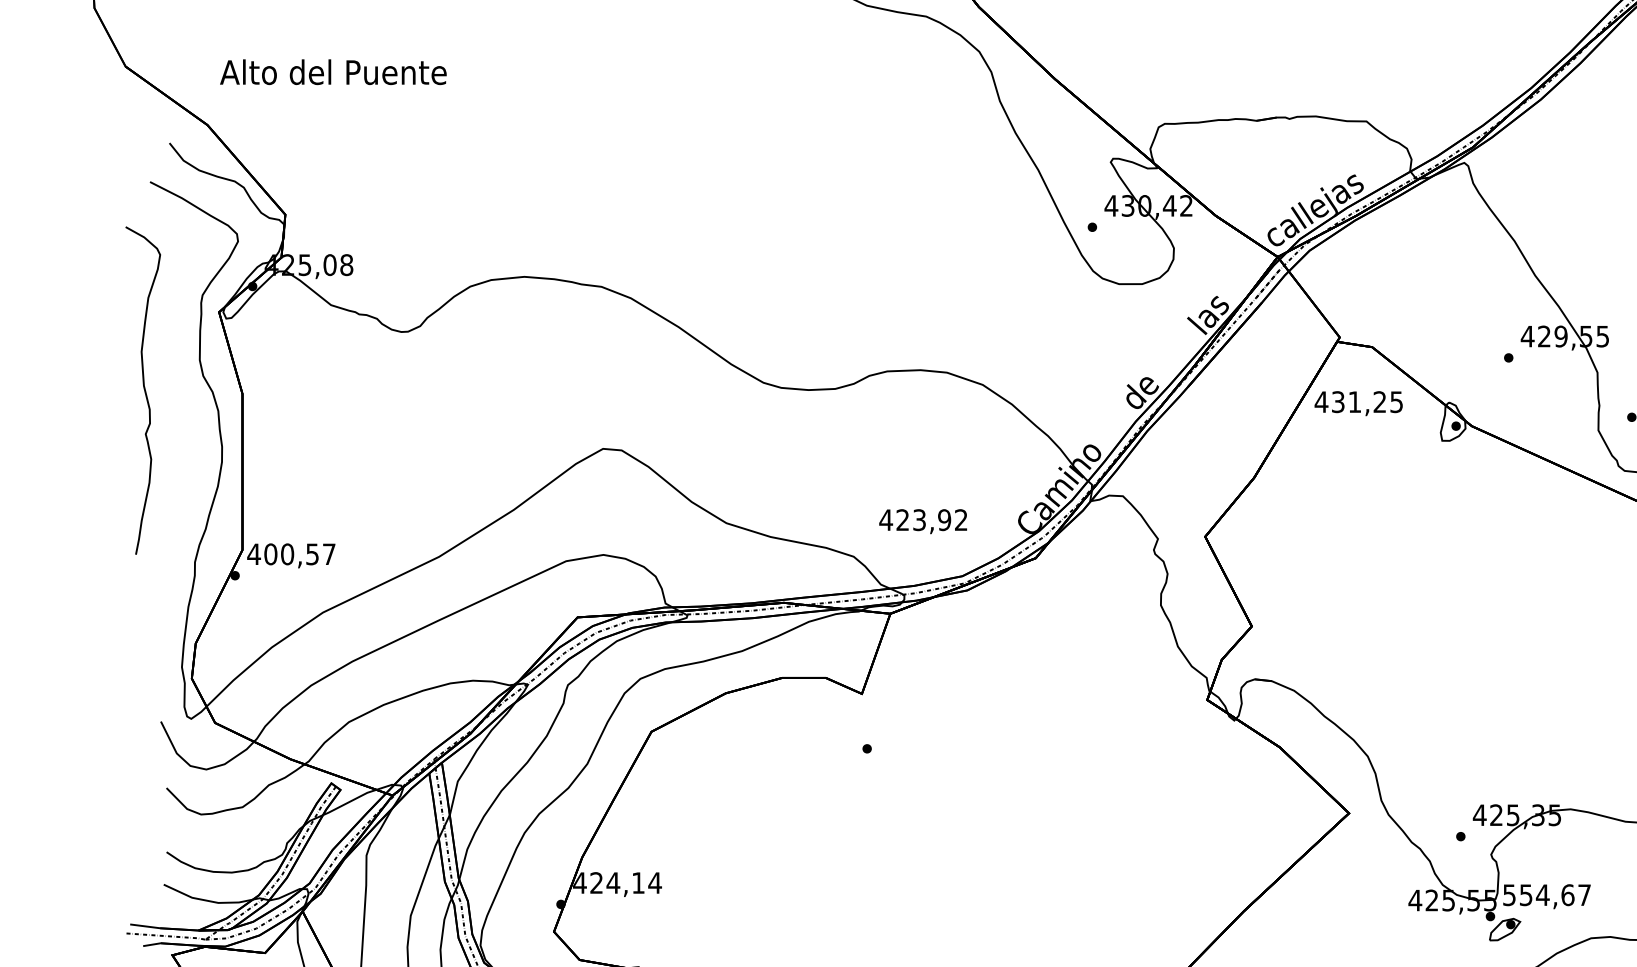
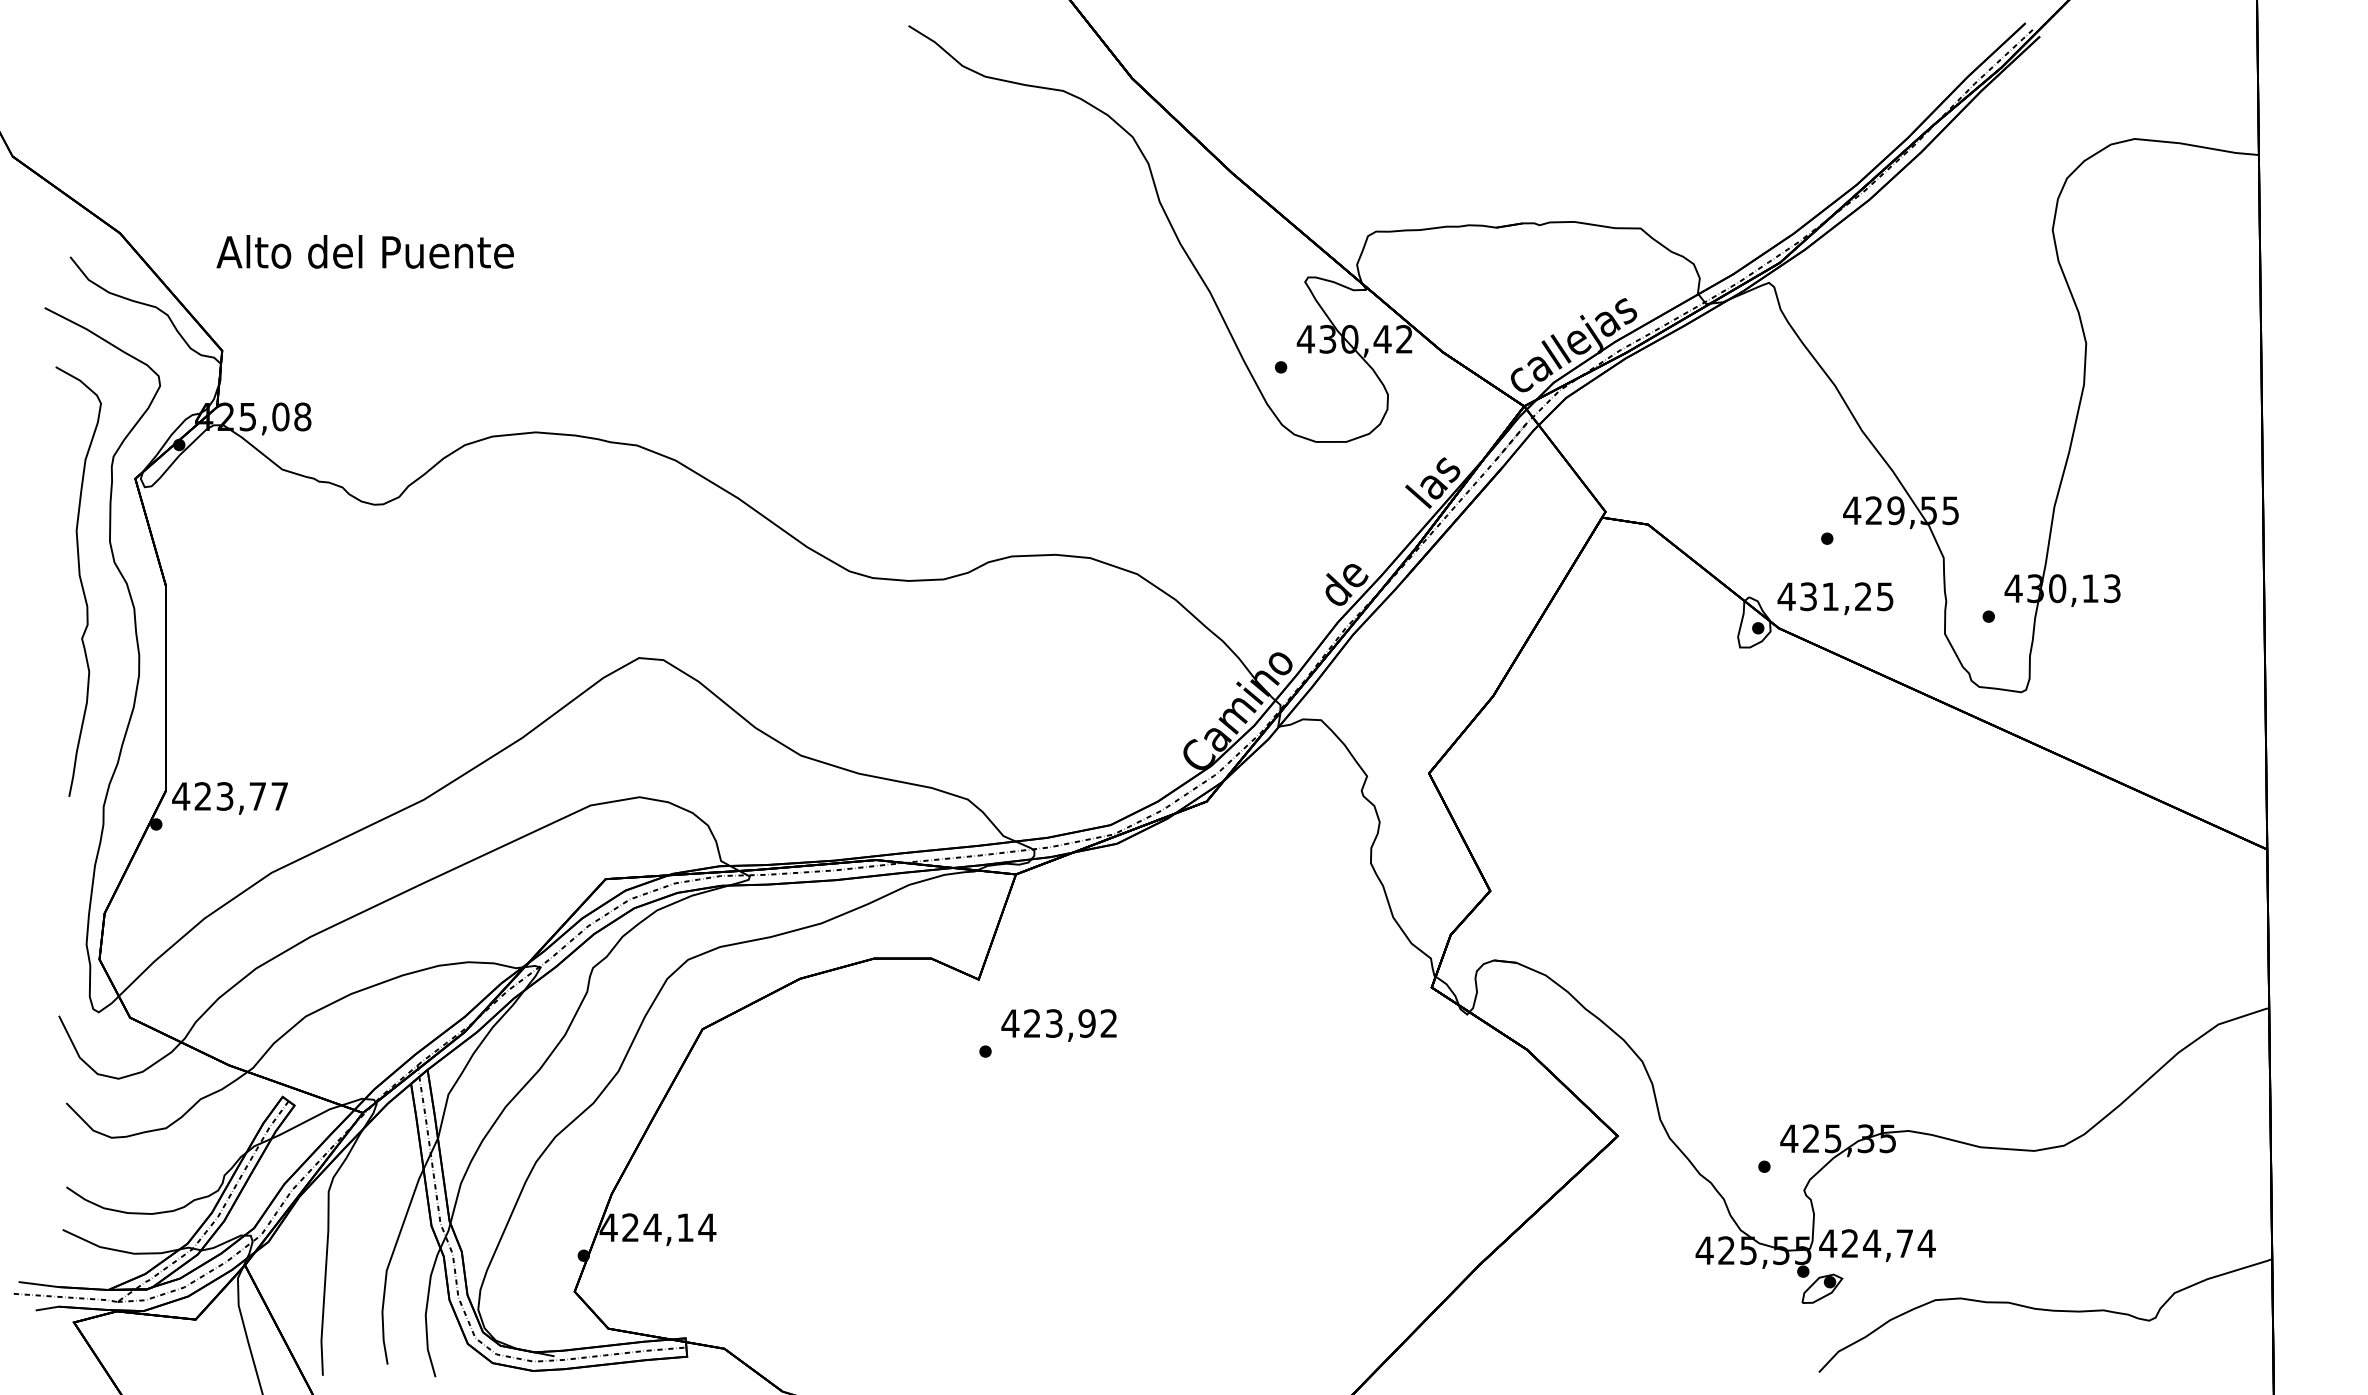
text: (332, 71) -> (364, 251), moved
curve: (144, 390) -> (80, 581), moved
text: (1358, 403) -> (1835, 598), moved
text: (922, 521) -> (1058, 1025), moved
text: (290, 554) -> (229, 796), 400,57 -> 423,77
text: (1547, 895) -> (1877, 1243), 554,67 -> 424,74

